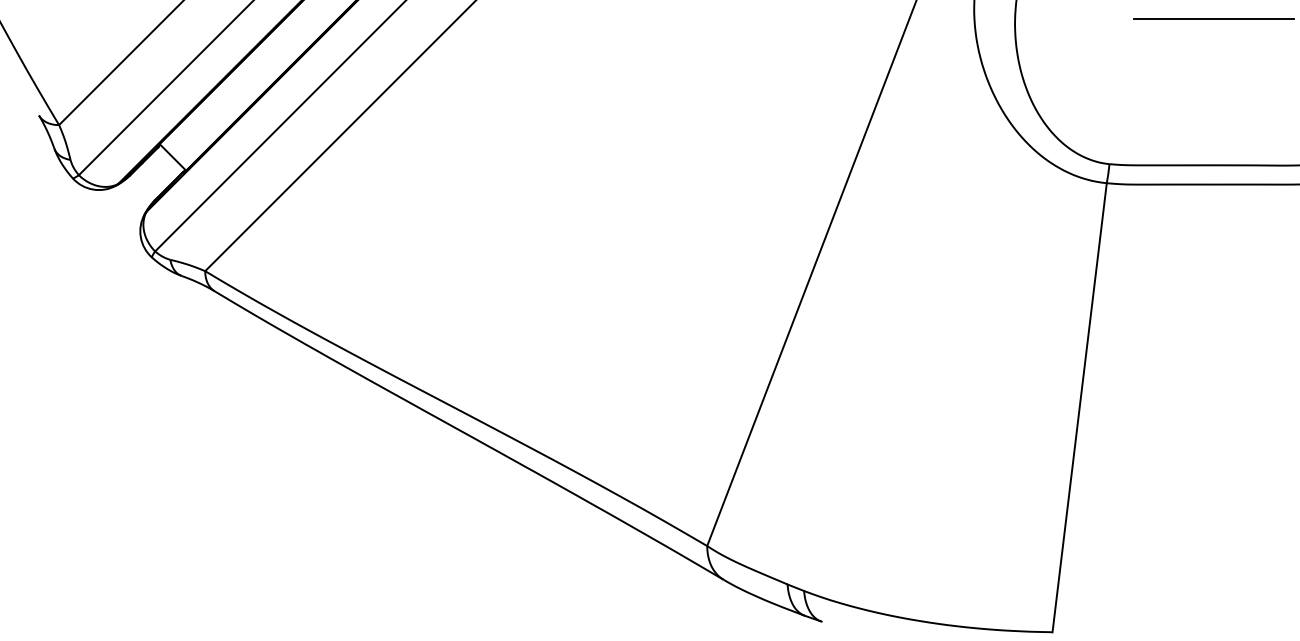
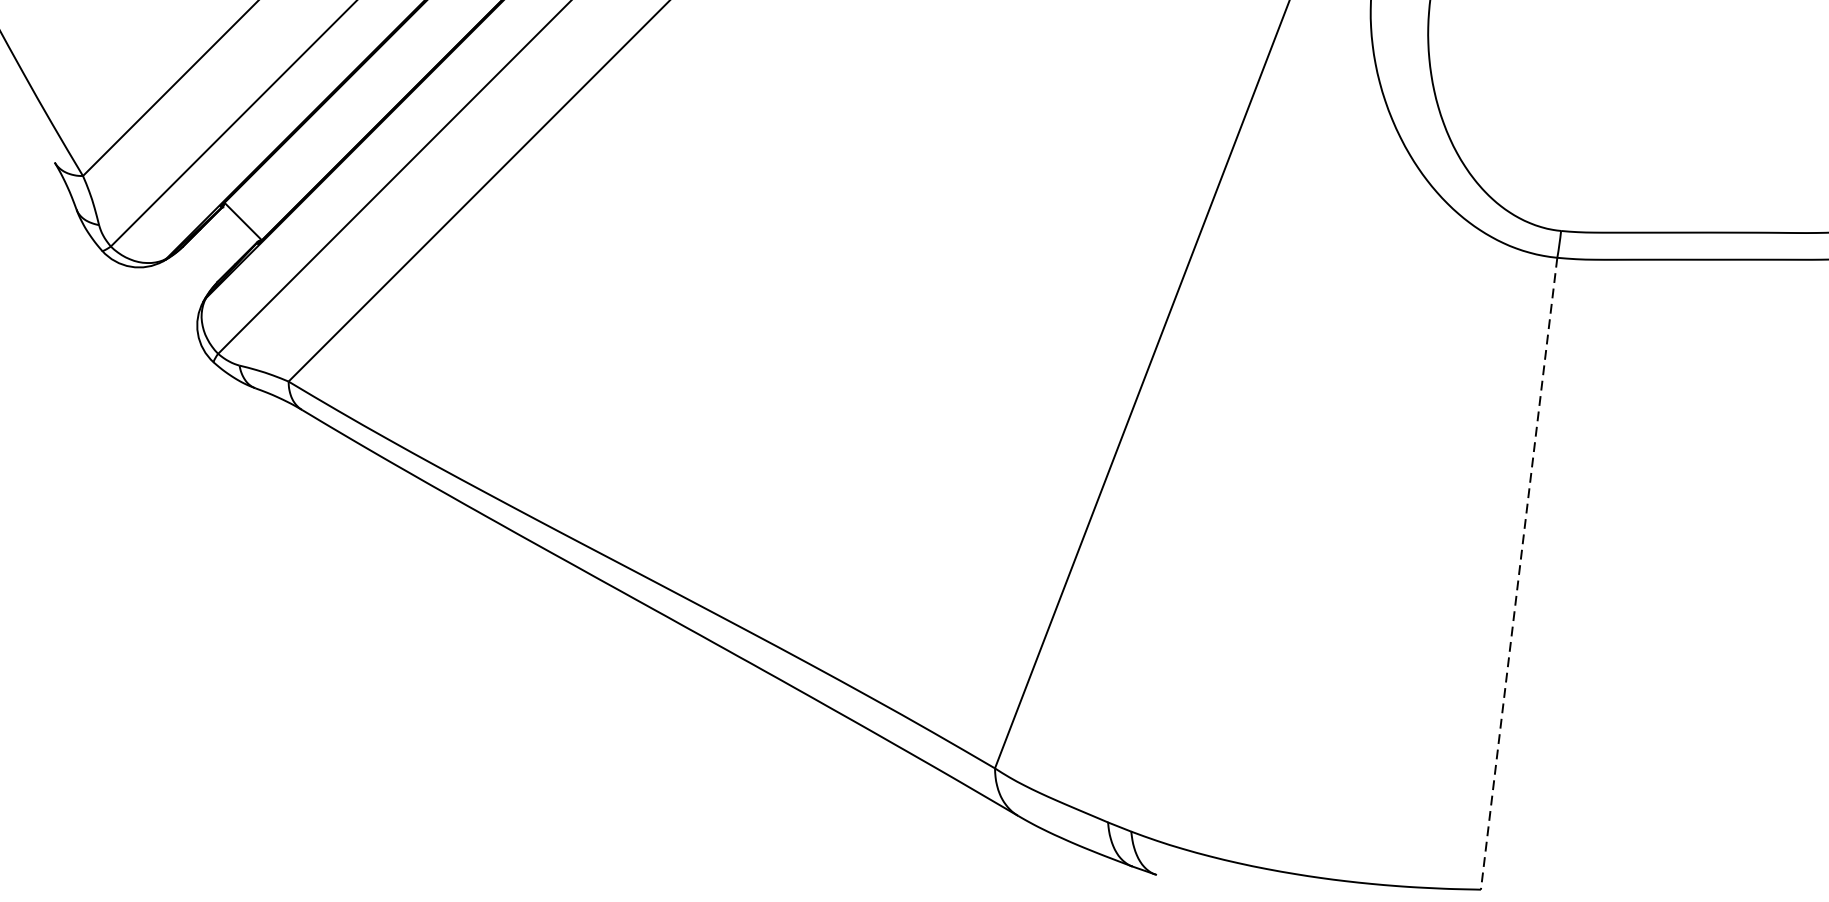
line: (1213, 19) -> (1707, 27), removed
line: (1079, 408) -> (1518, 574), solid -> dashed

